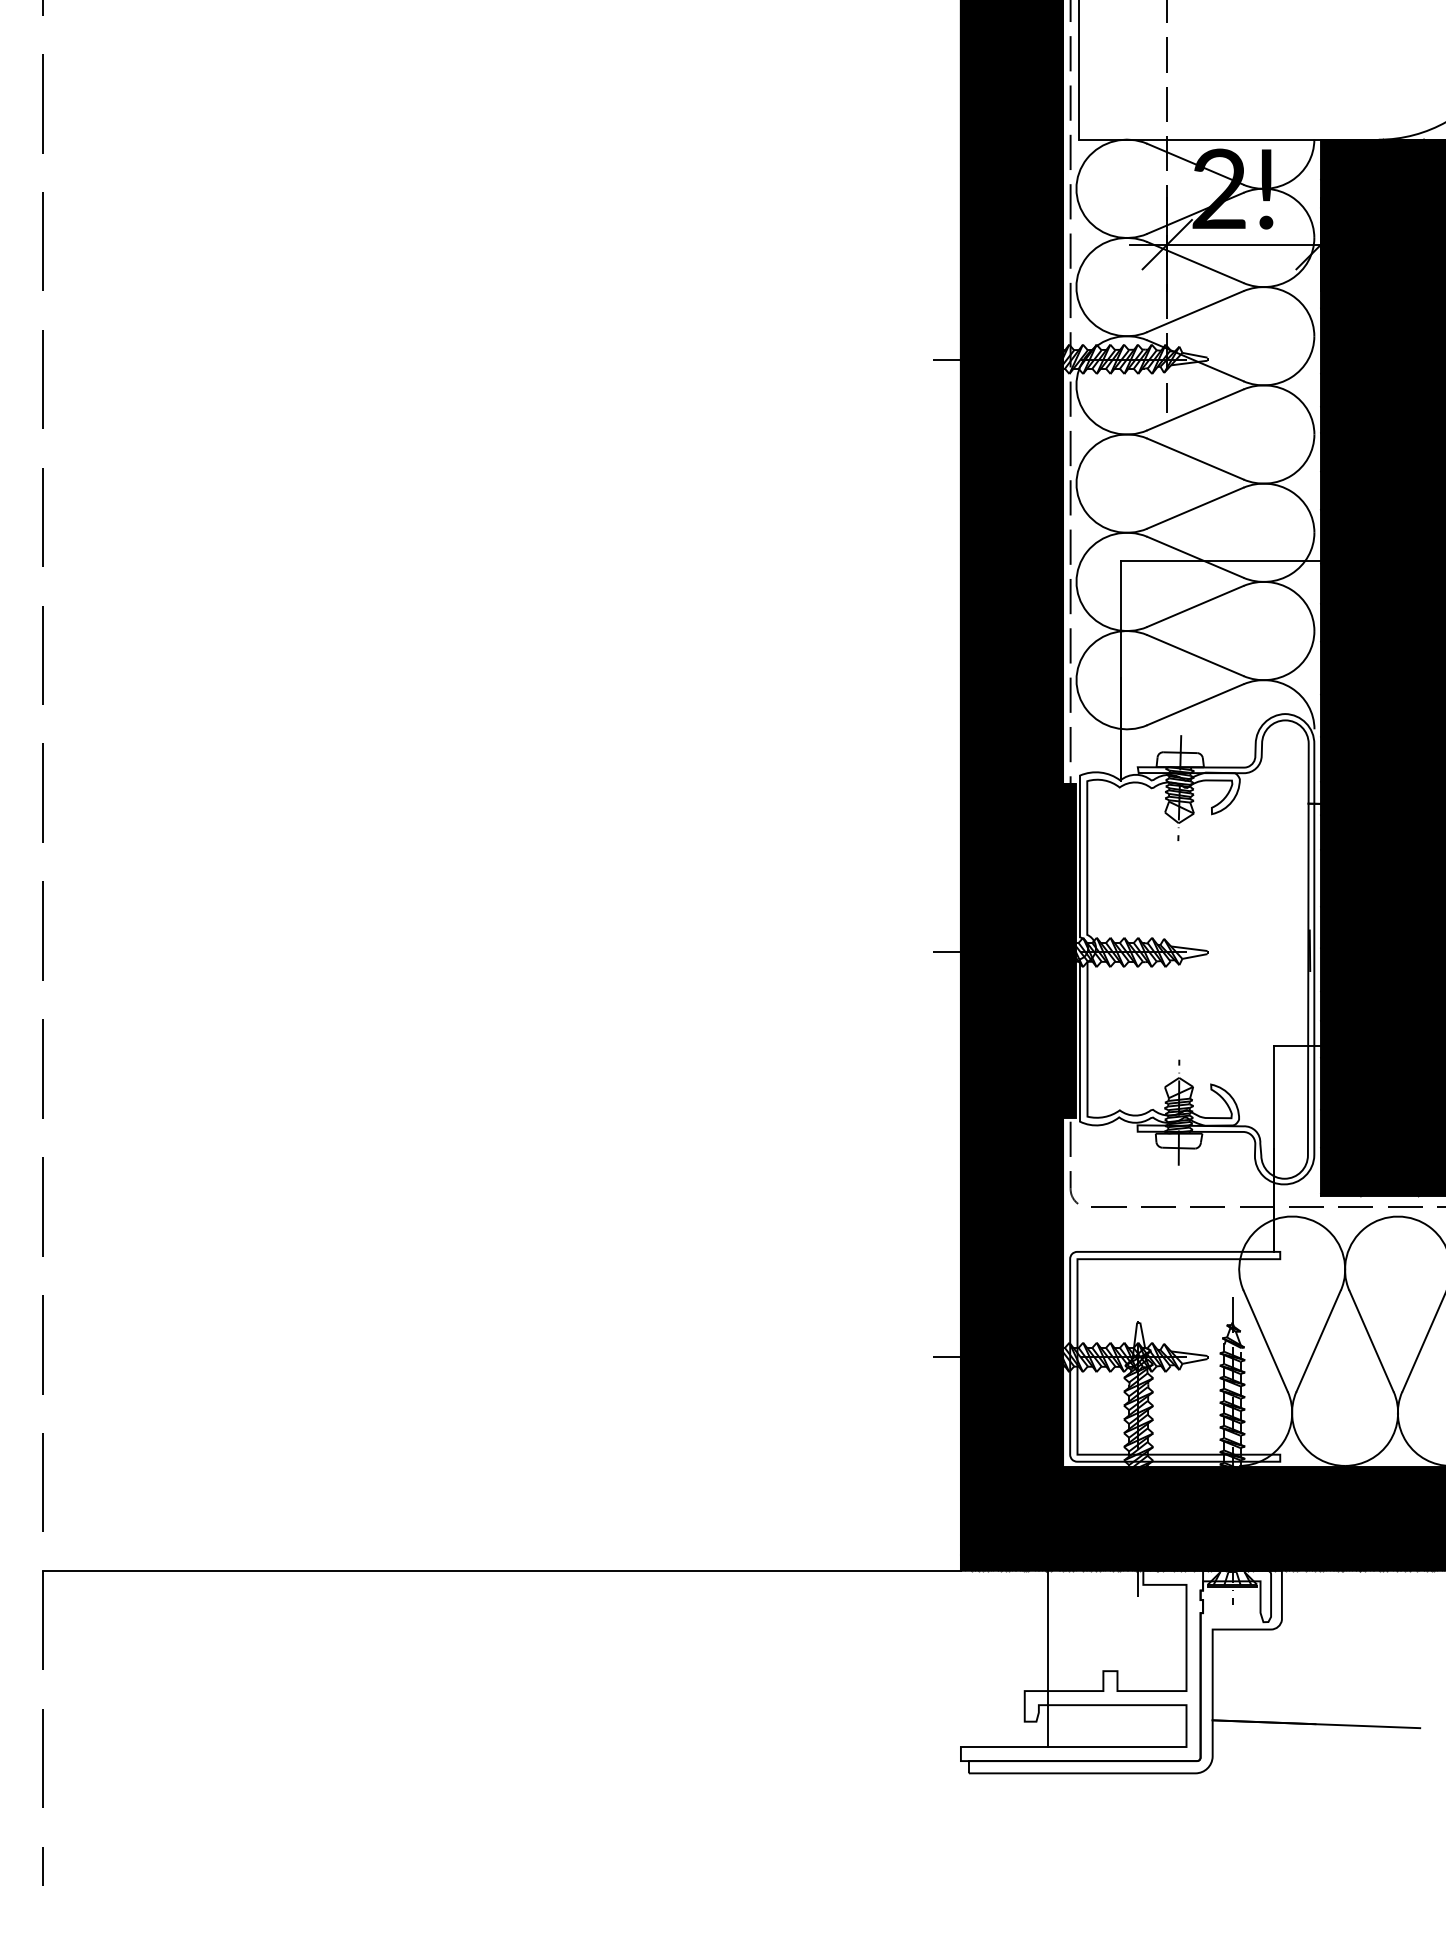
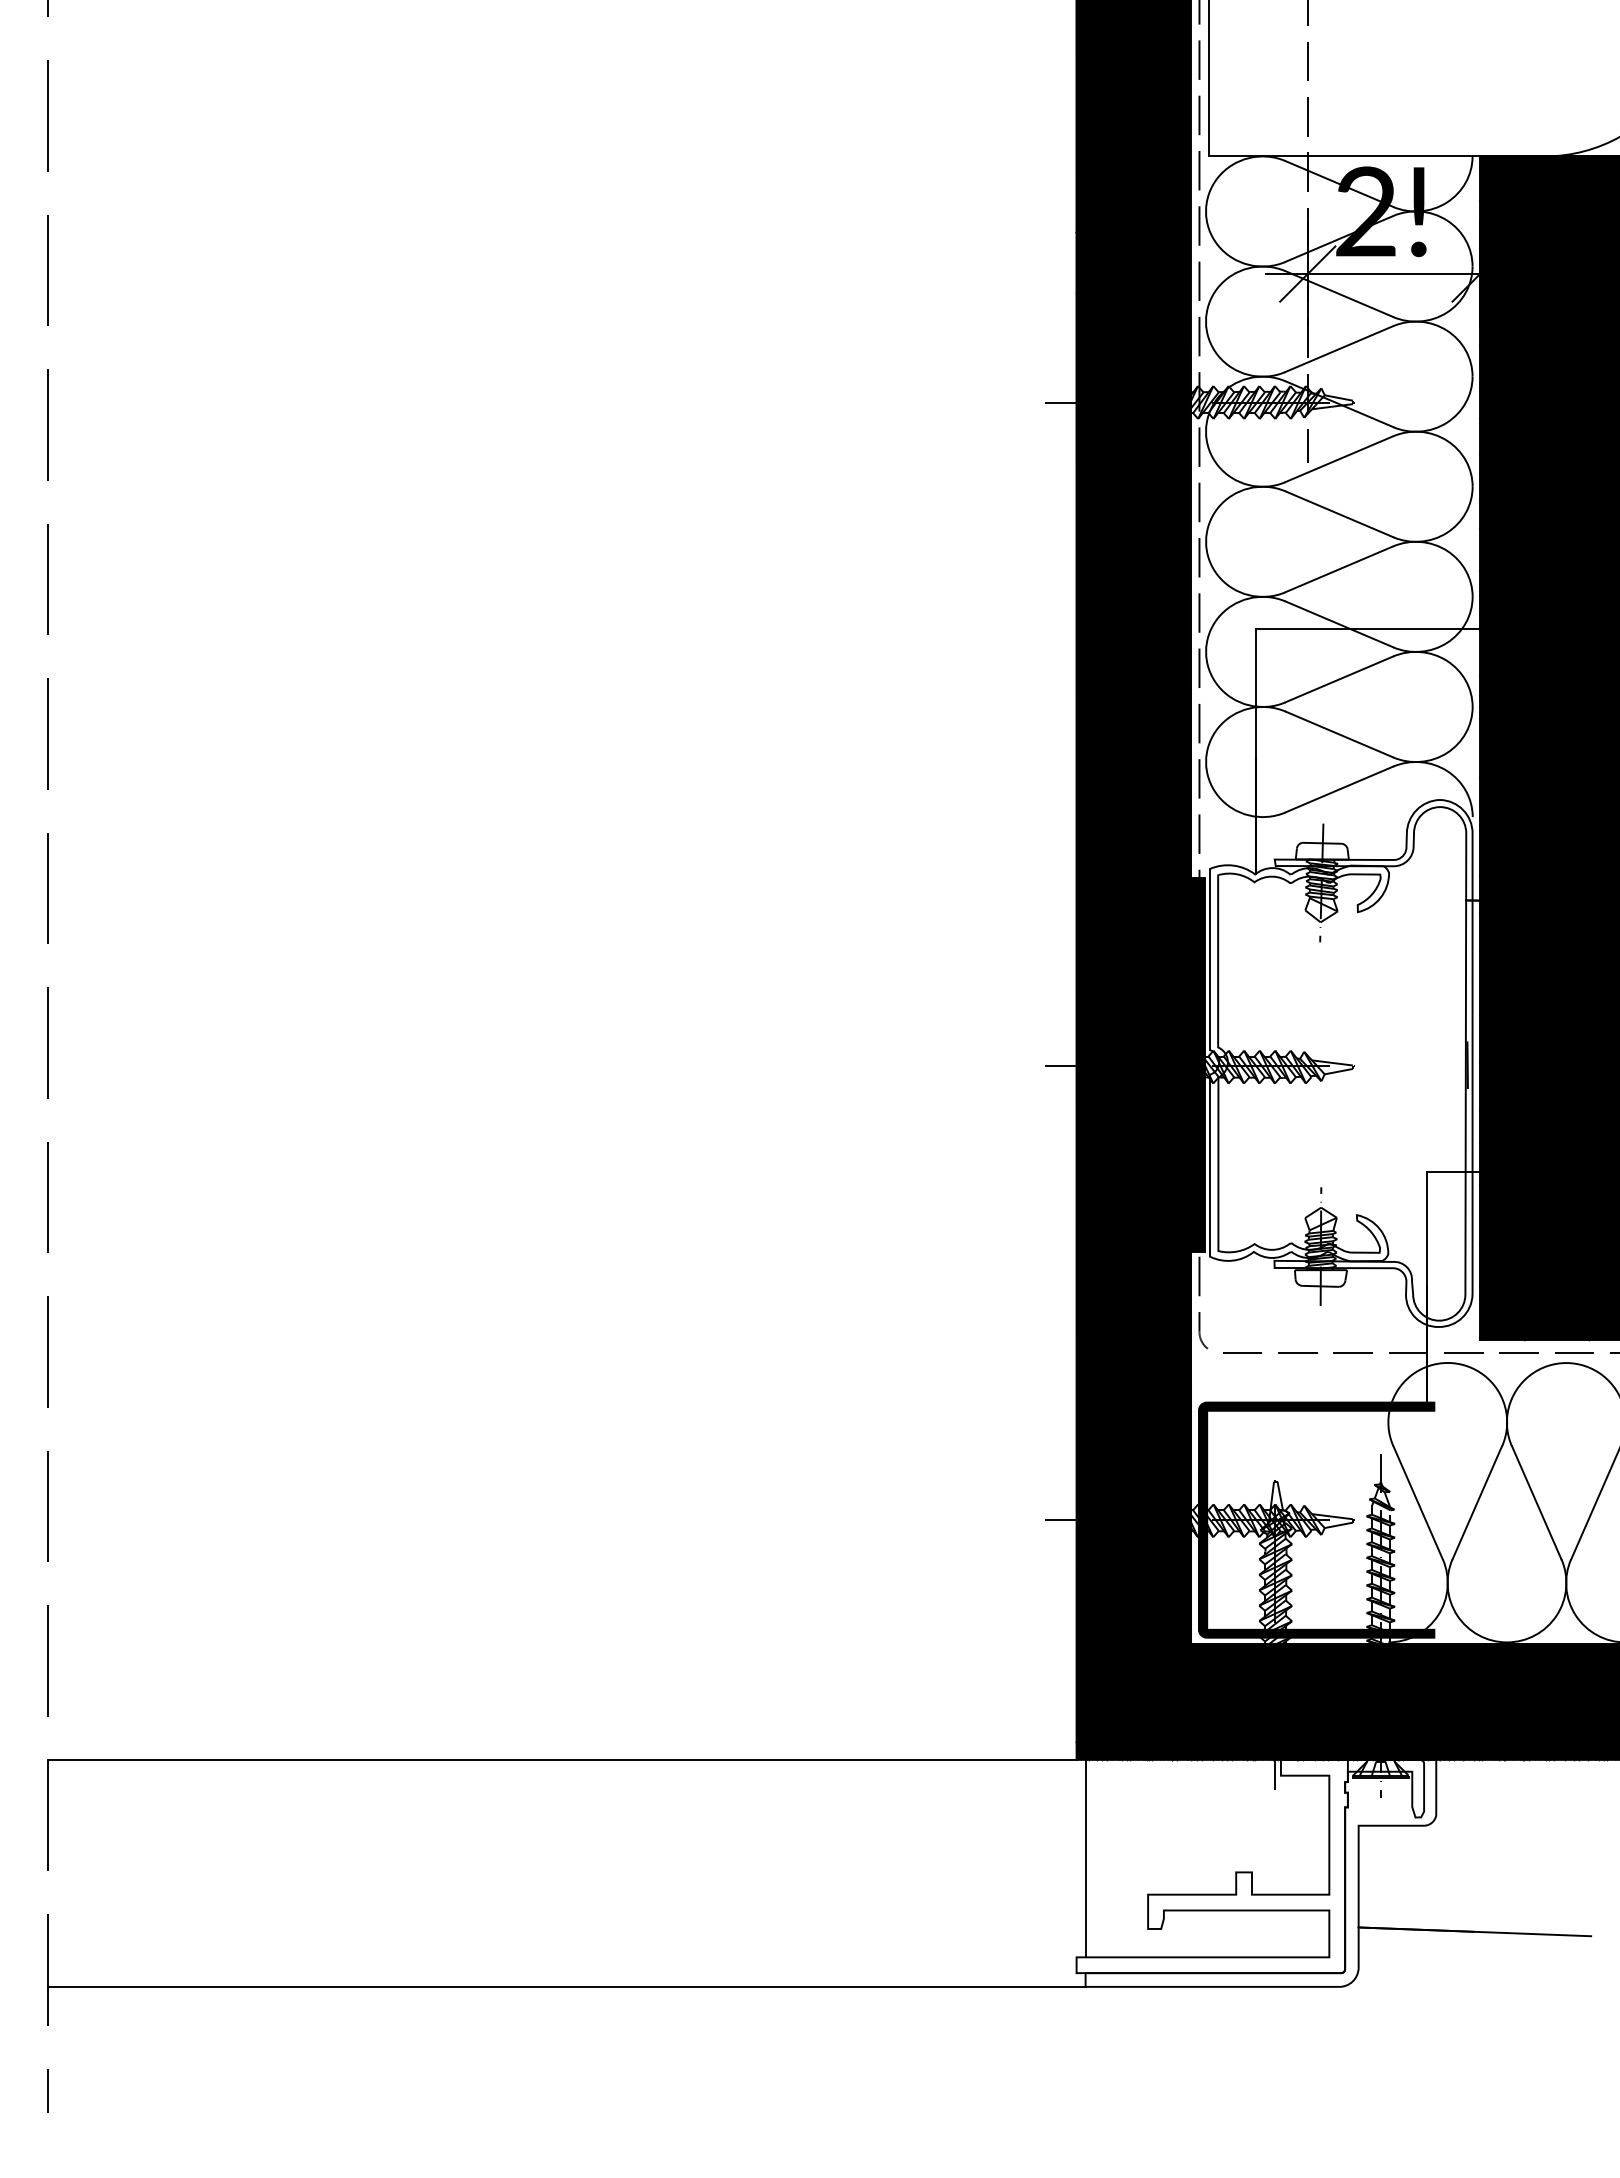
fill: (1175, 1356) -> (1316, 1519), added
line: (1048, 1658) -> (1085, 1858), moved
line: (505, 1773) -> (566, 1986), added

